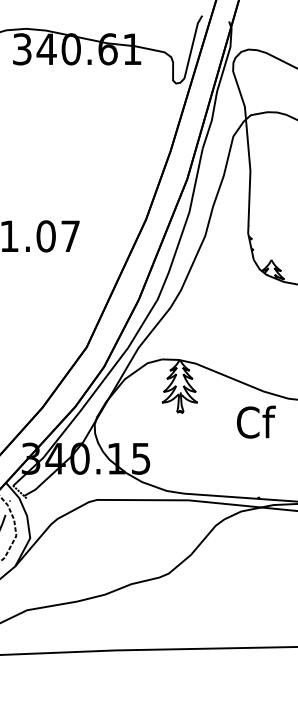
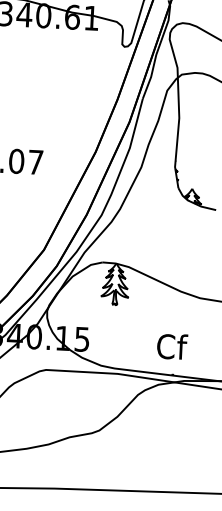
text: (256, 421) -> (172, 346), moved

